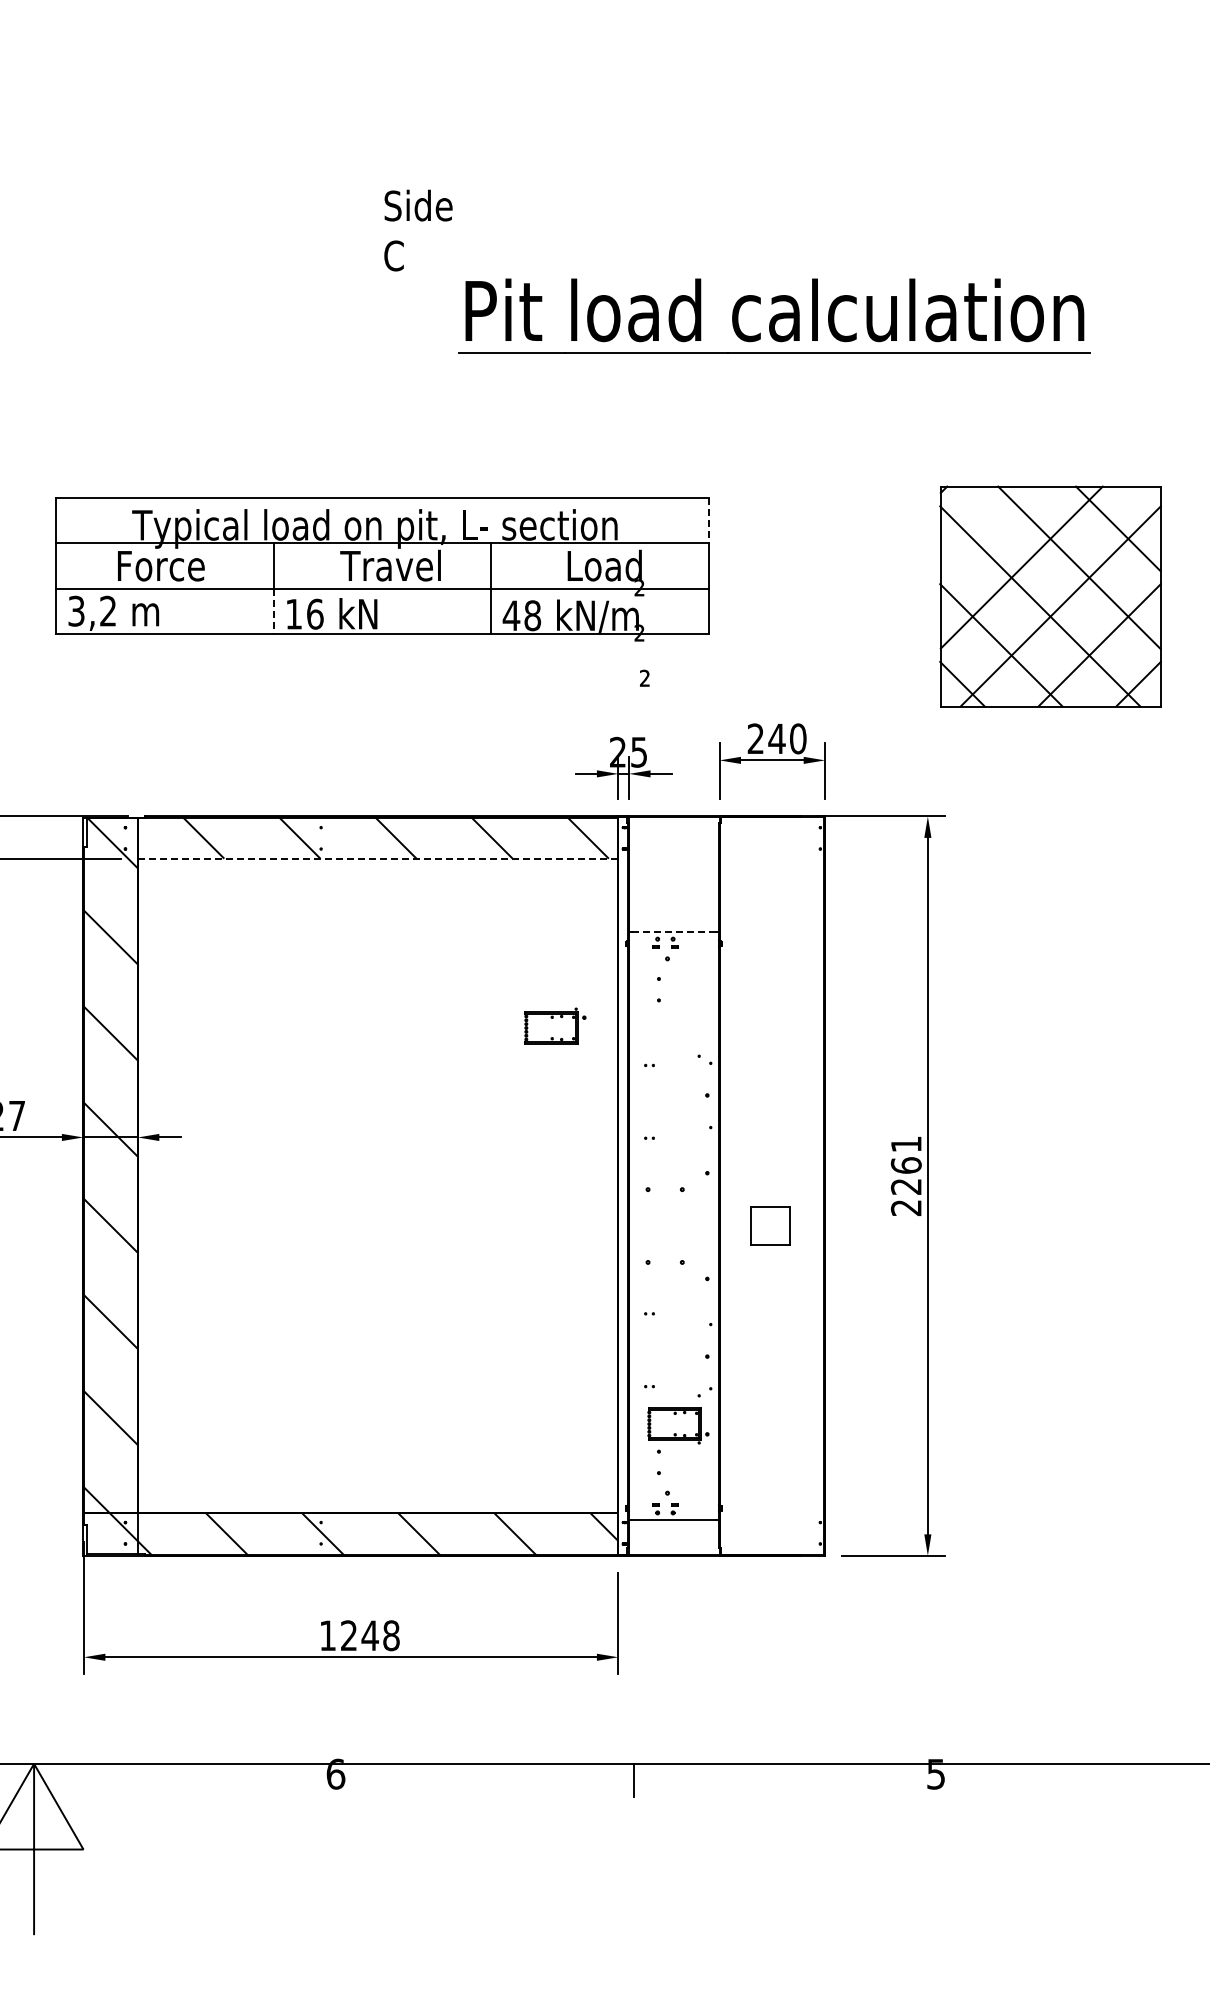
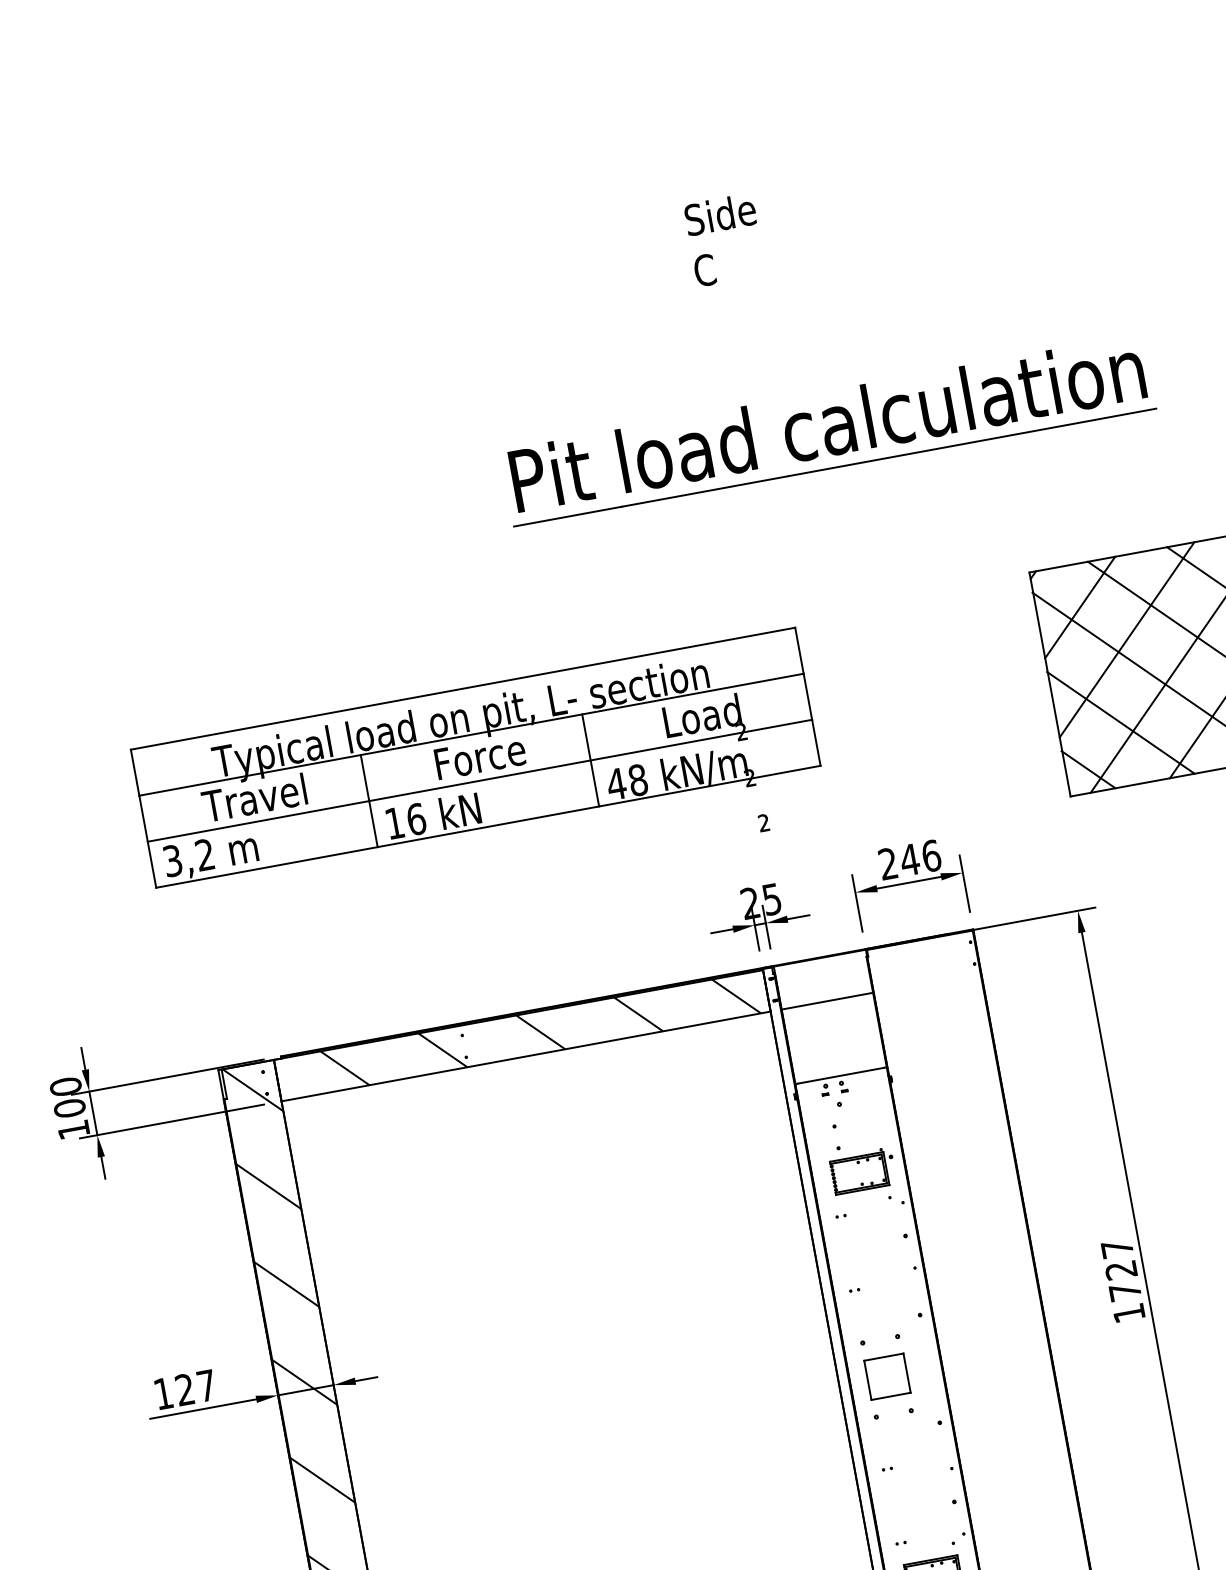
text: (418, 230) -> (725, 239), moved
line: (708, 520) -> (799, 650), dashed -> solid
line: (982, 528) -> (1079, 607), added
text: (164, 565) -> (253, 797), Force -> Travel
text: (390, 565) -> (483, 755), Travel -> Force
line: (273, 611) -> (373, 824), dashed -> solid
text: (798, 738) -> (931, 855), 240 -> 246
line: (377, 858) -> (525, 1056), dashed -> solid
line: (673, 858) -> (826, 1001), added
line: (674, 931) -> (841, 1075), dashed -> solid
part: (555, 1025) -> (863, 1170), moved
text: (905, 1175) -> (1122, 1280), 2261 -> 1727
part: (770, 1225) -> (887, 1376), moved

